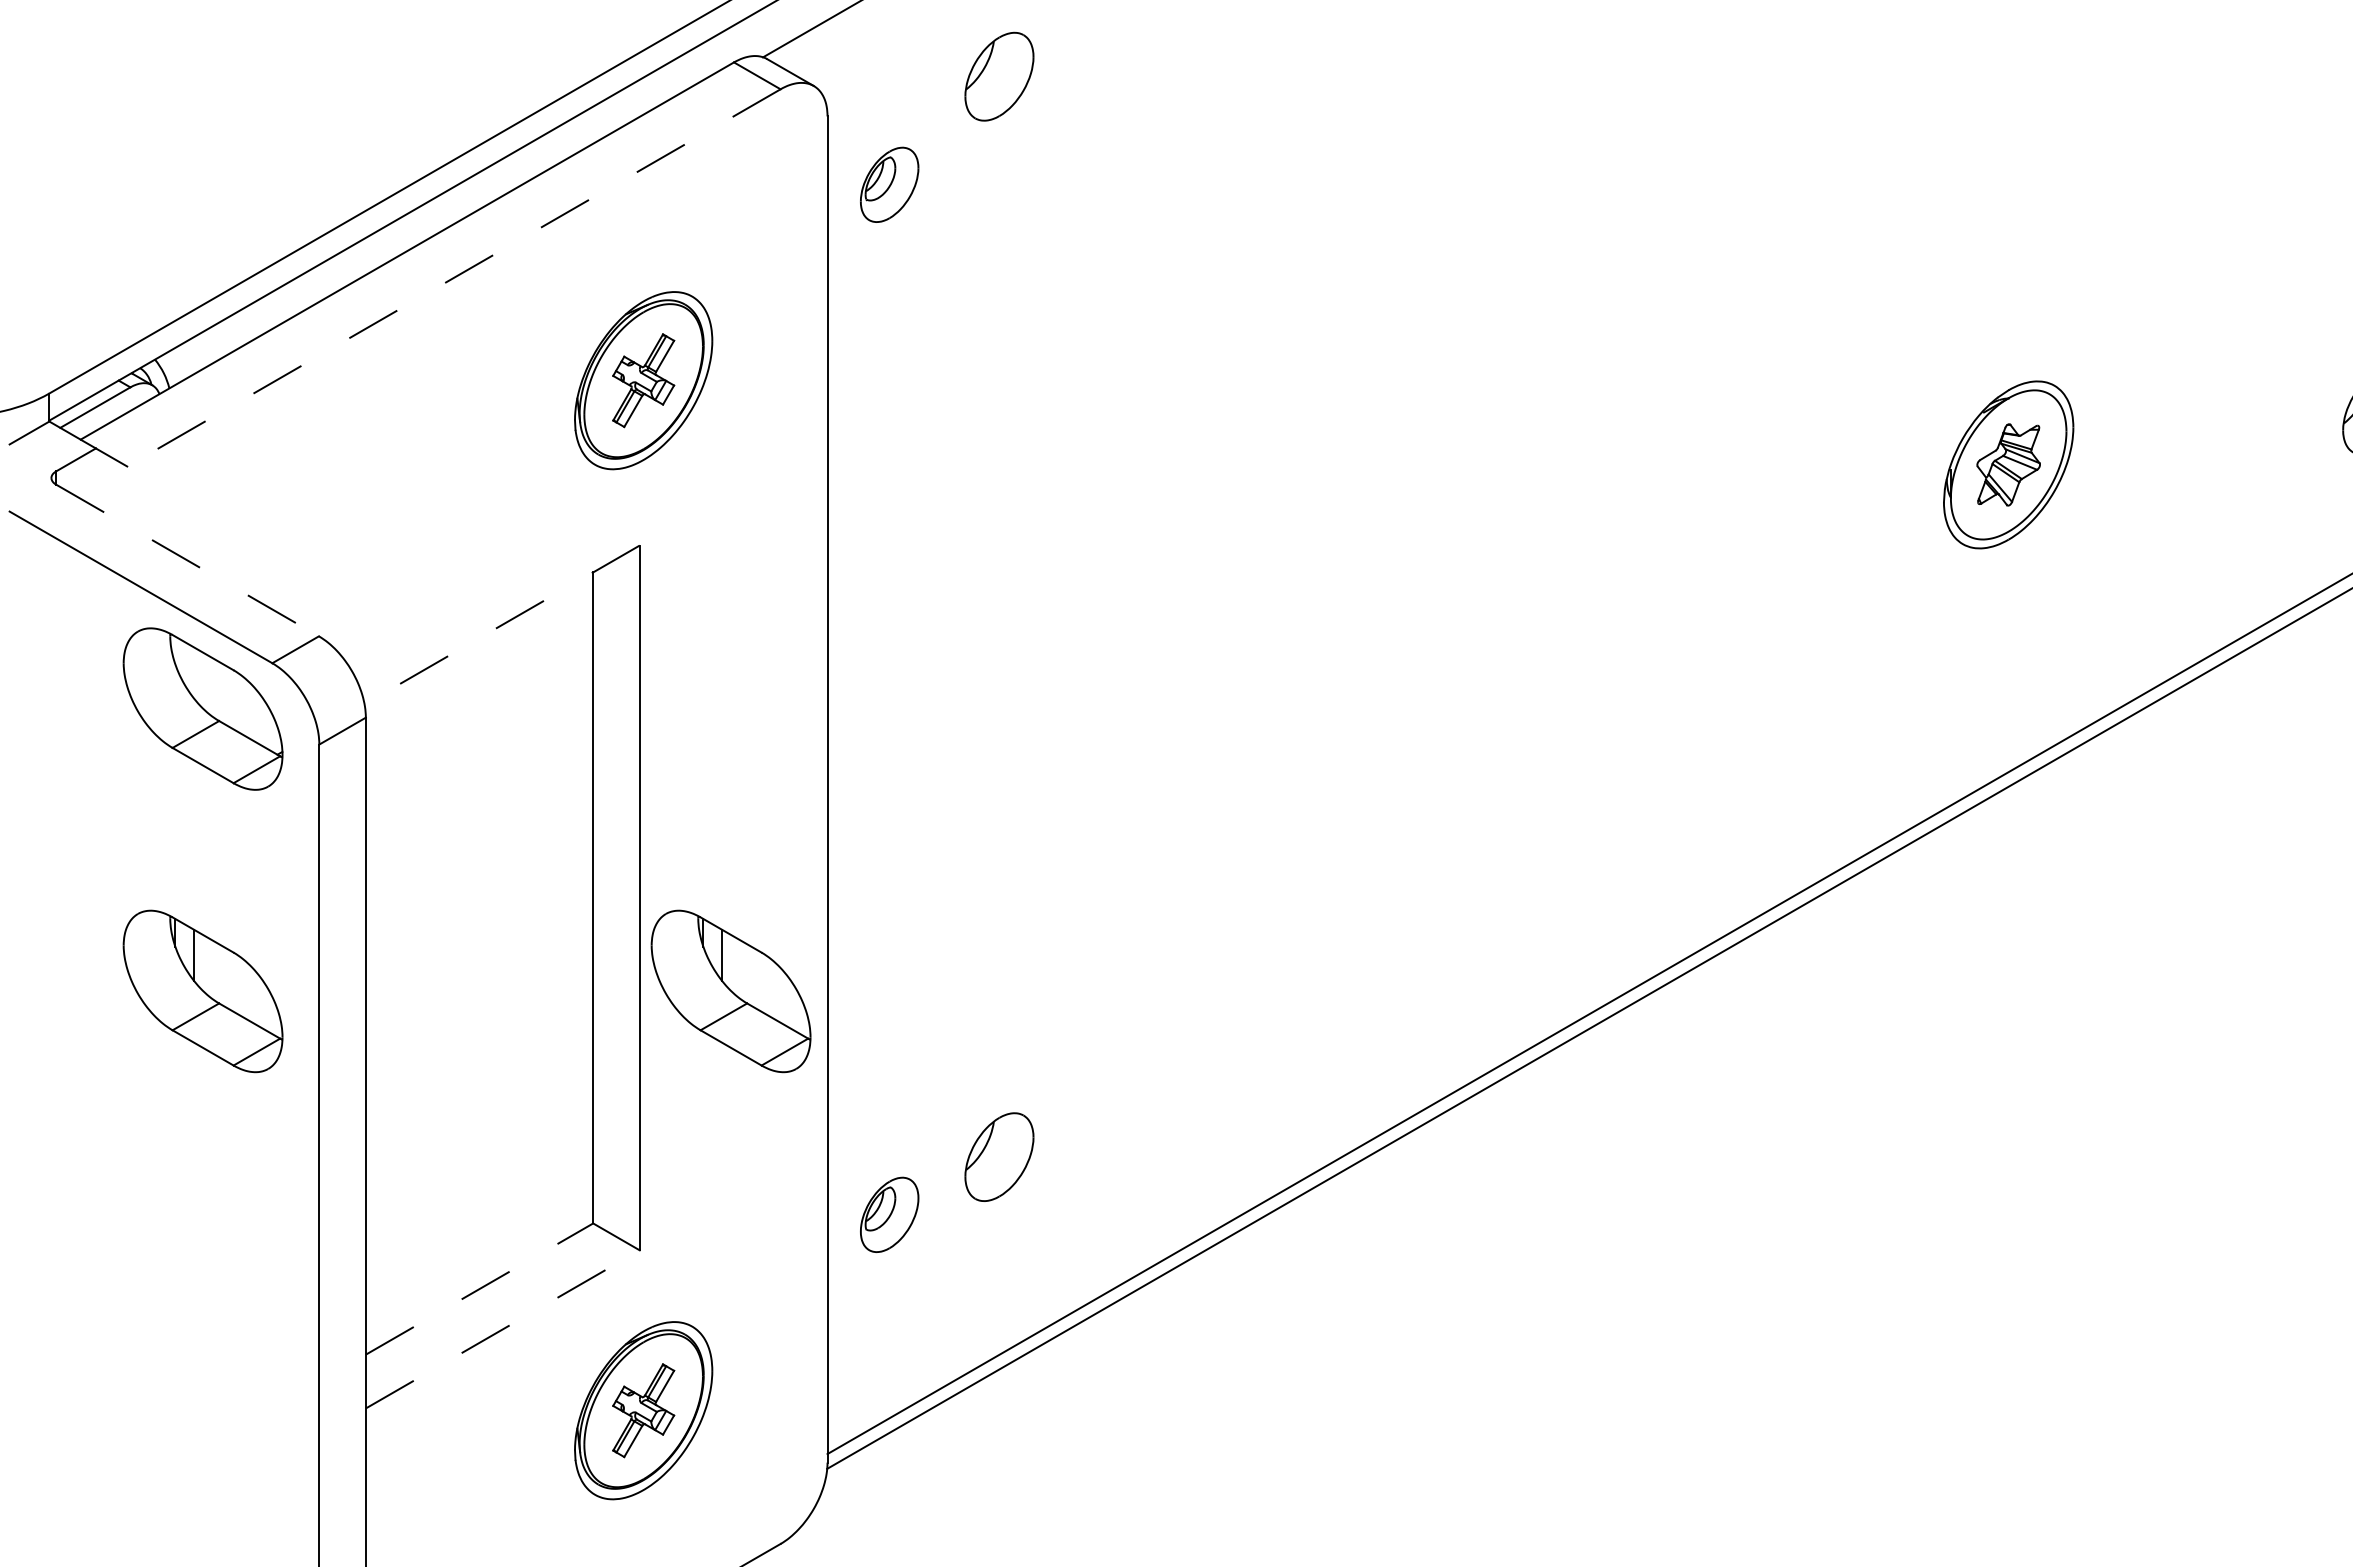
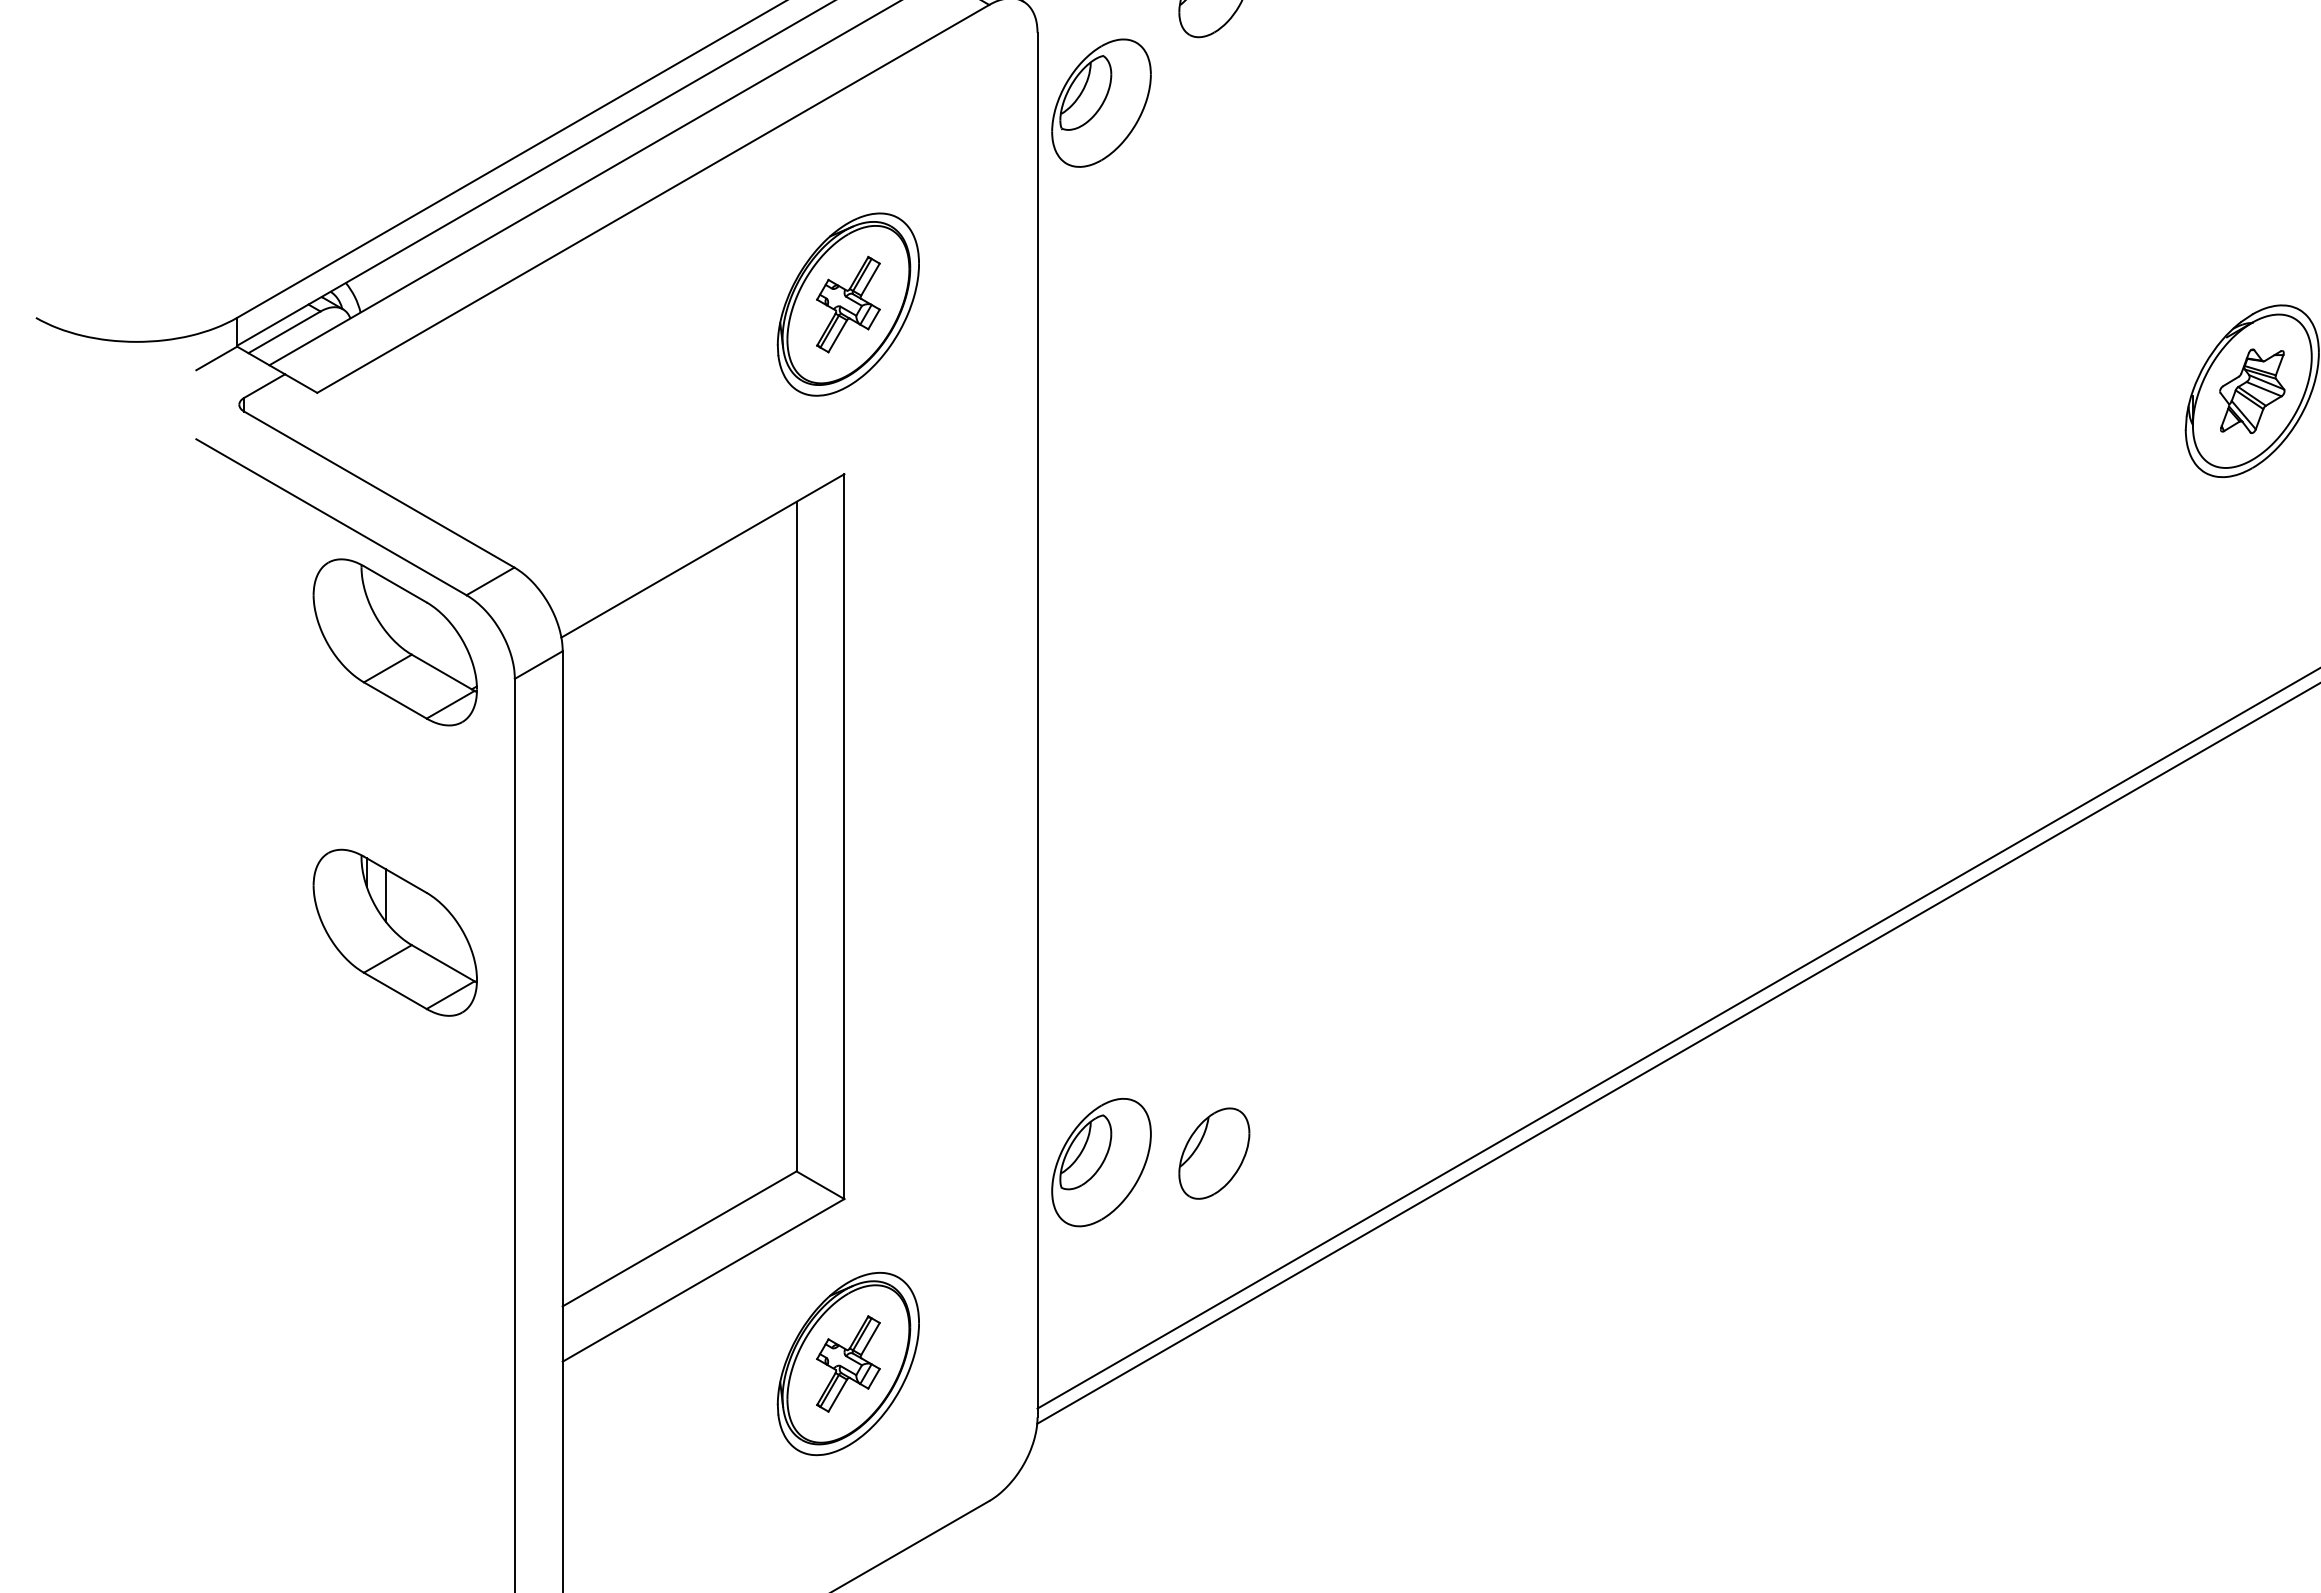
part: (889, 184) -> (1101, 102), size x1.67
line: (453, 278) -> (652, 199), dashed -> solid
line: (187, 560) -> (379, 489), dashed -> solid
line: (502, 625) -> (703, 556), dashed -> solid
part: (730, 991) -> (937, 932), removed
part: (999, 1156) -> (1214, 1152), moved
part: (889, 1214) -> (1101, 1162), size x1.67
line: (479, 1288) -> (679, 1238), dashed -> solid
line: (503, 1329) -> (704, 1280), dashed -> solid

